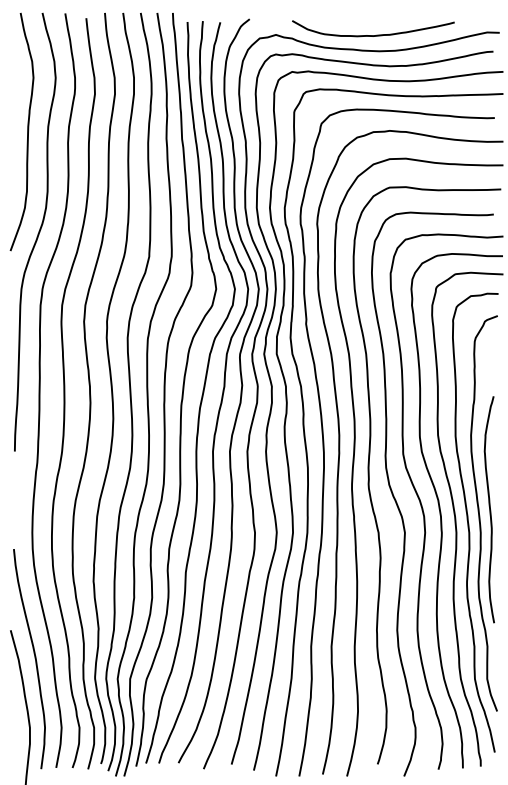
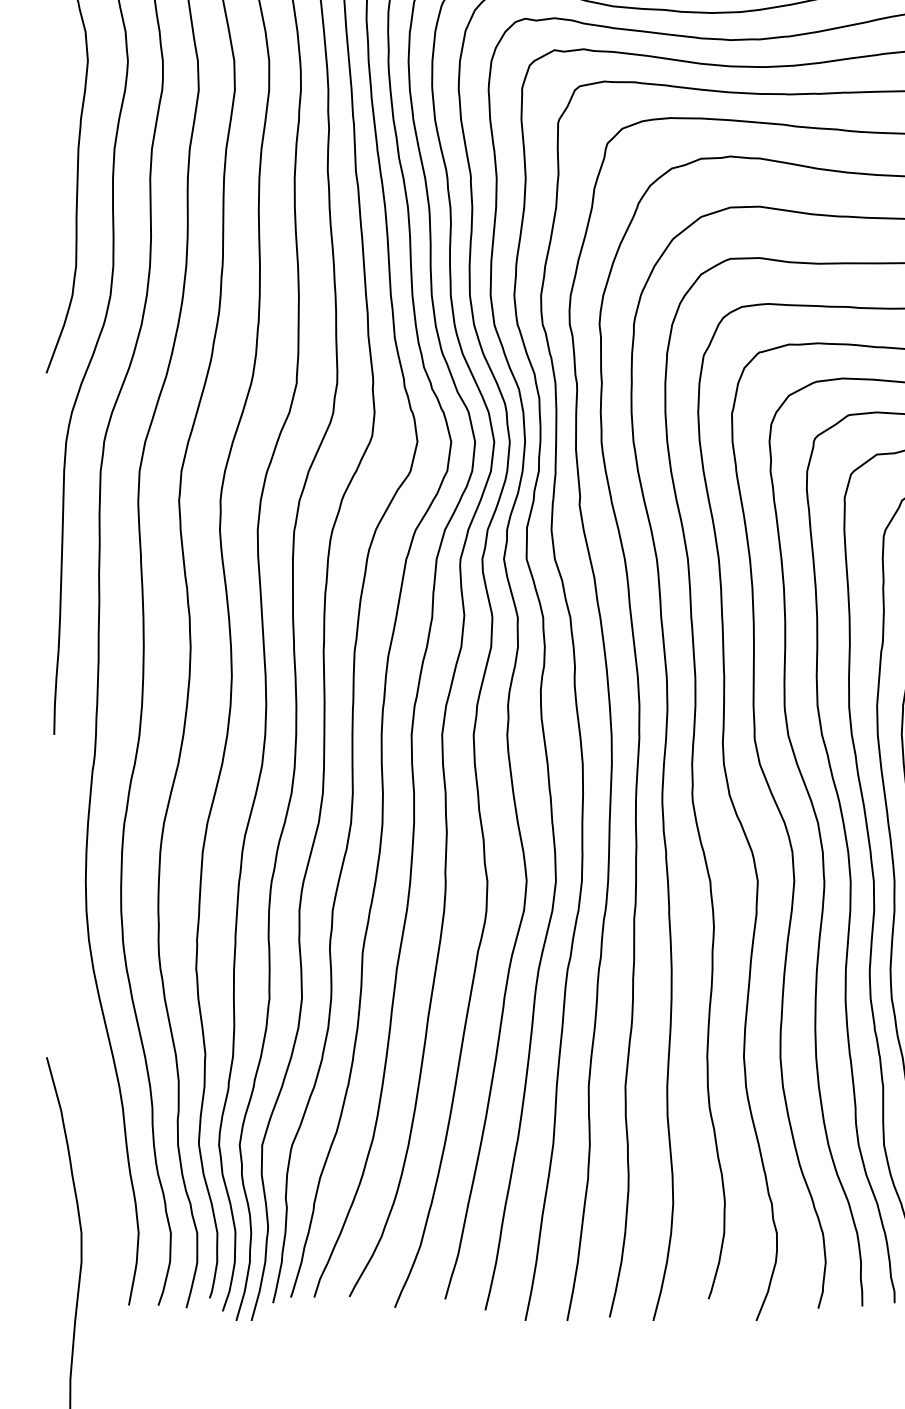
curve: (34, 658) -> (89, 1108), removed

